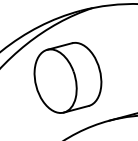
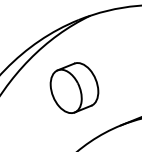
part: (68, 77) -> (74, 87), size x0.7

